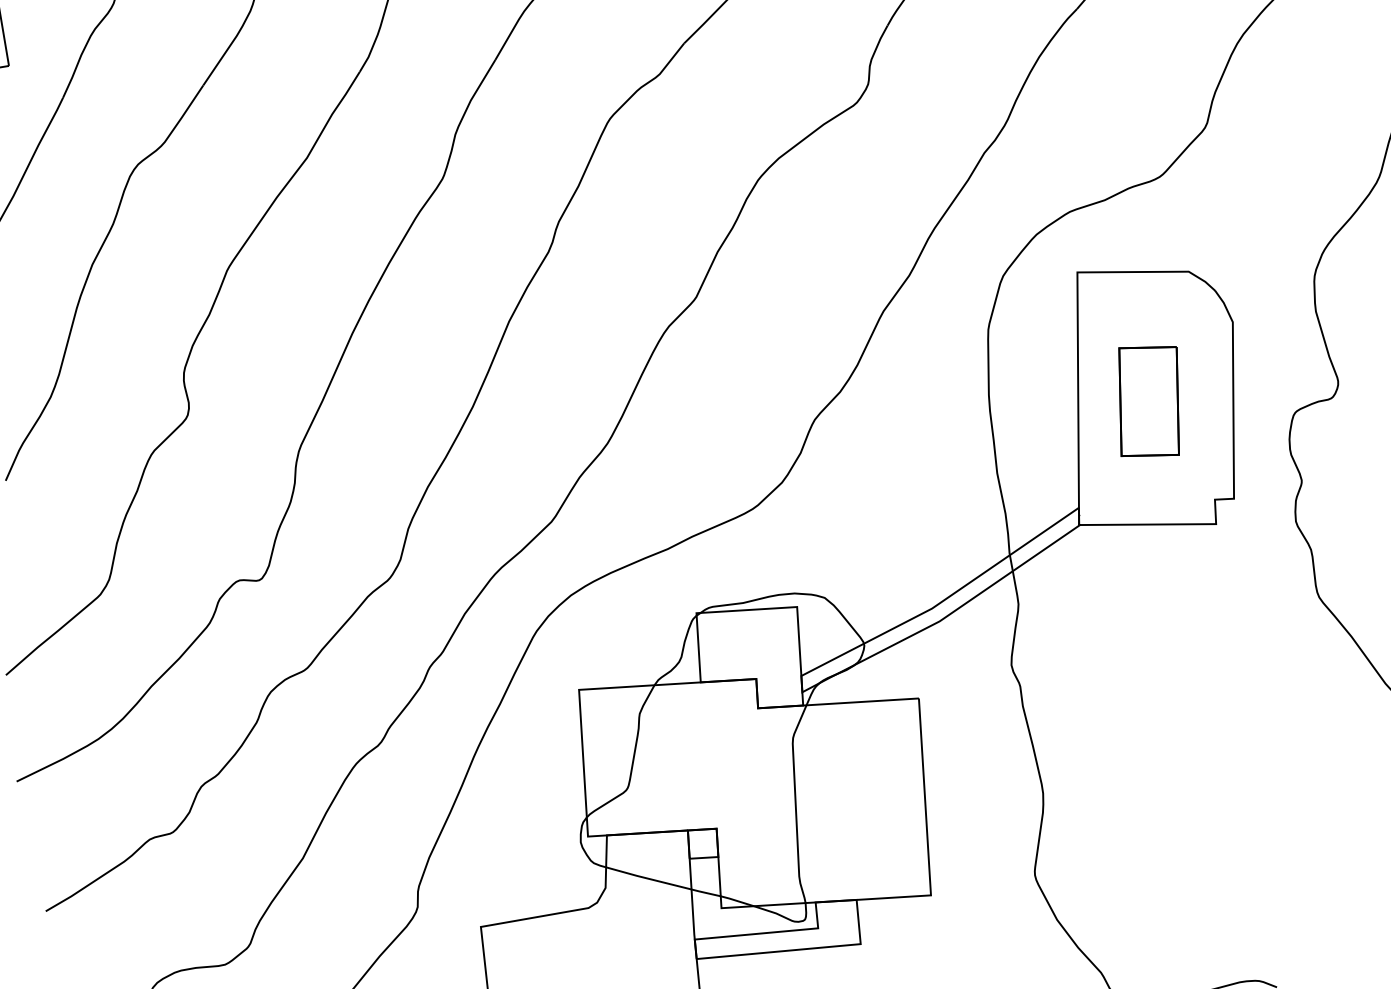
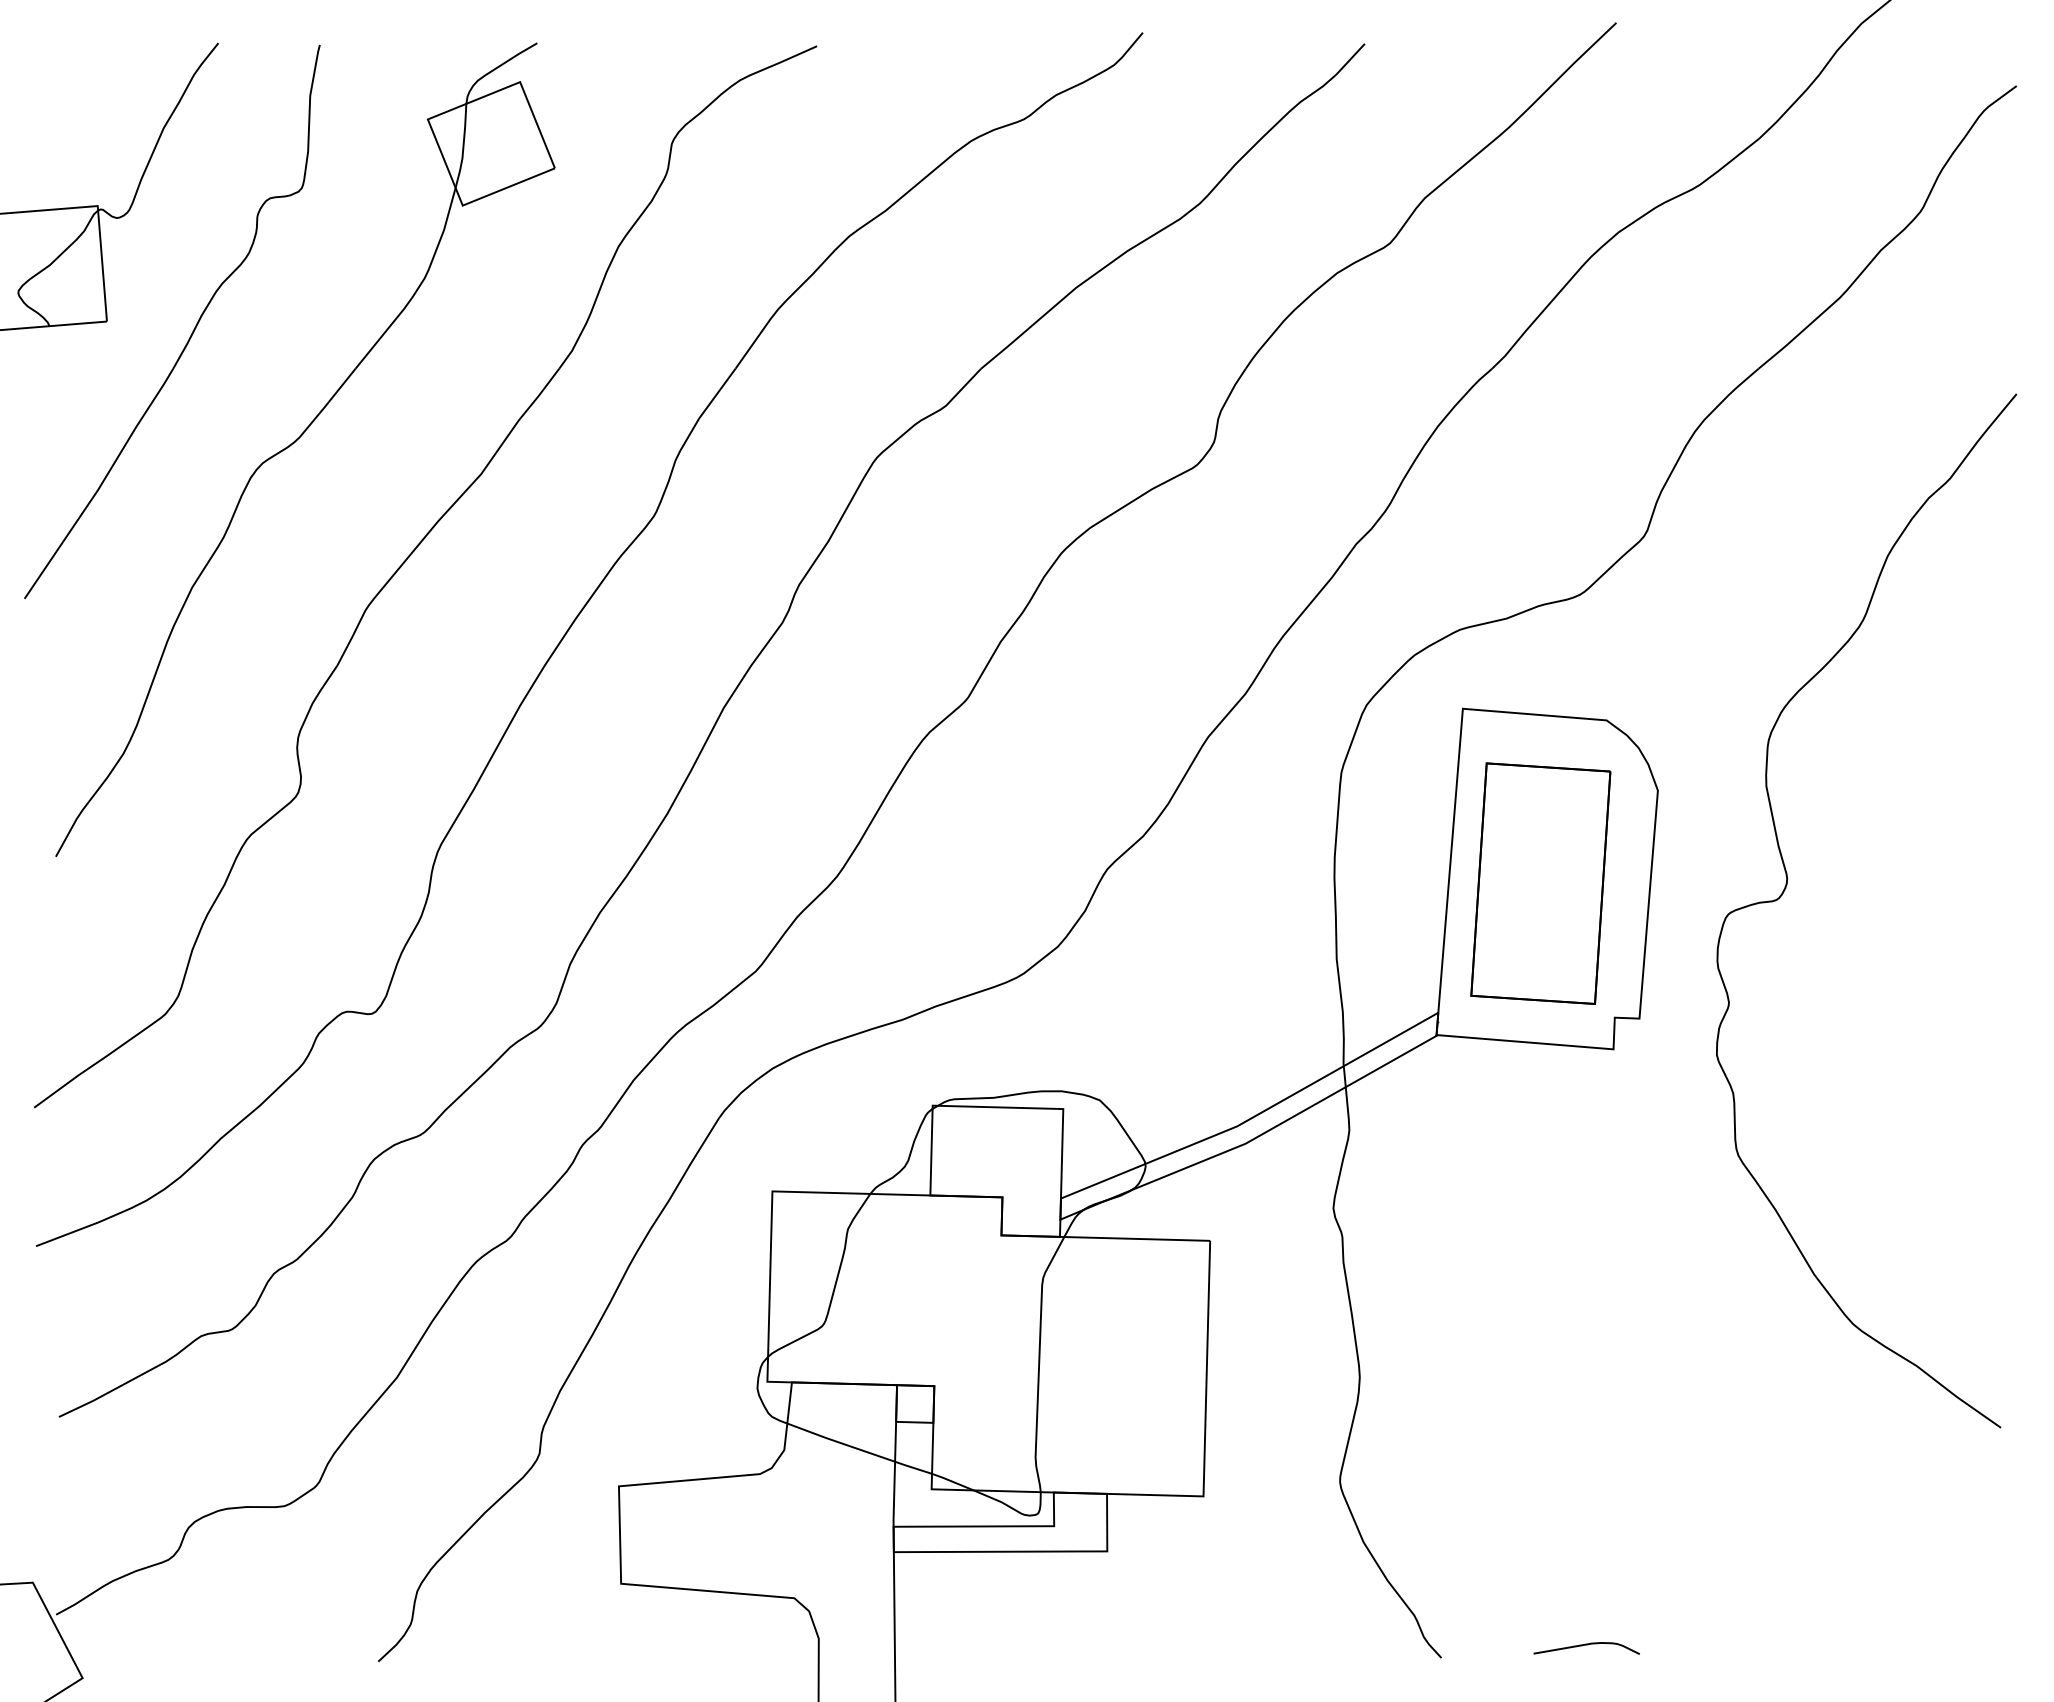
part: (1148, 401) -> (1540, 883), size x1.67

